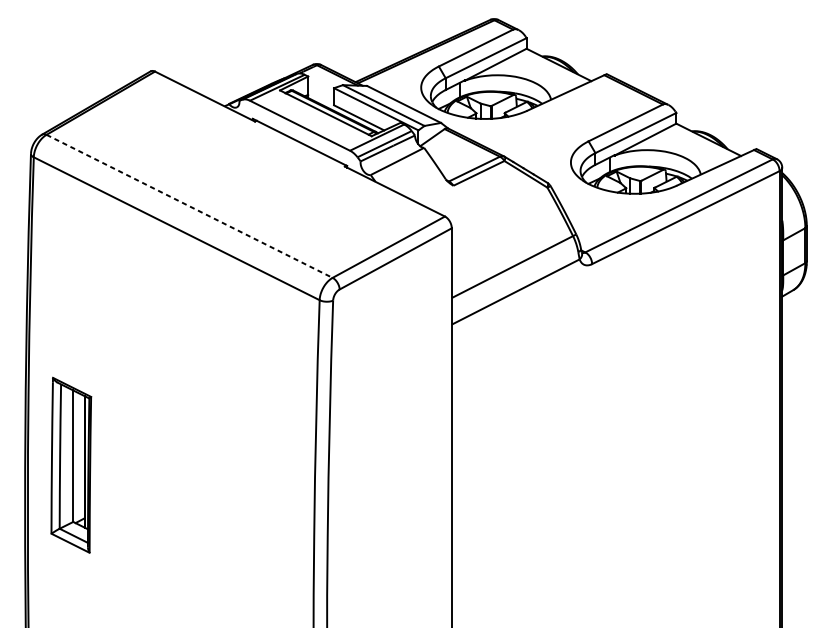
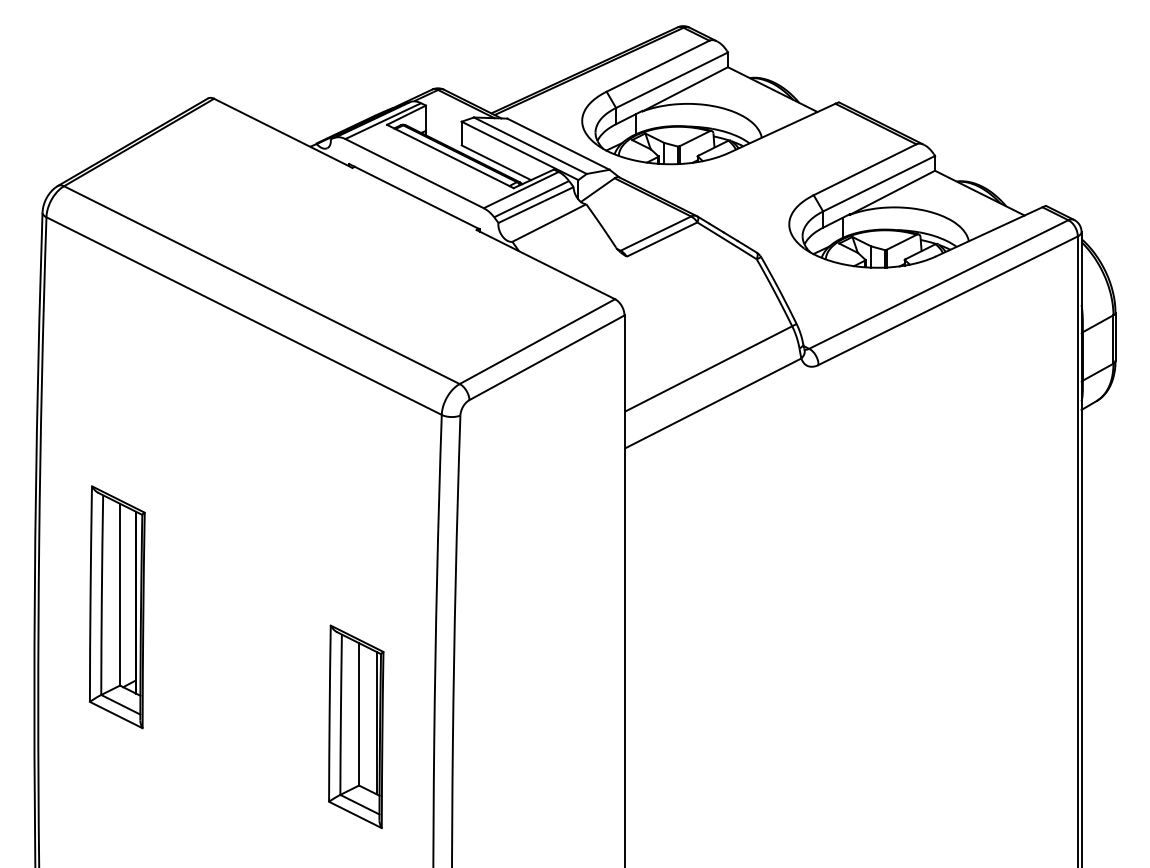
line: (190, 206) -> (262, 285), dashed -> solid
part: (70, 465) -> (116, 607), moved
part: (258, 525) -> (356, 726), added

